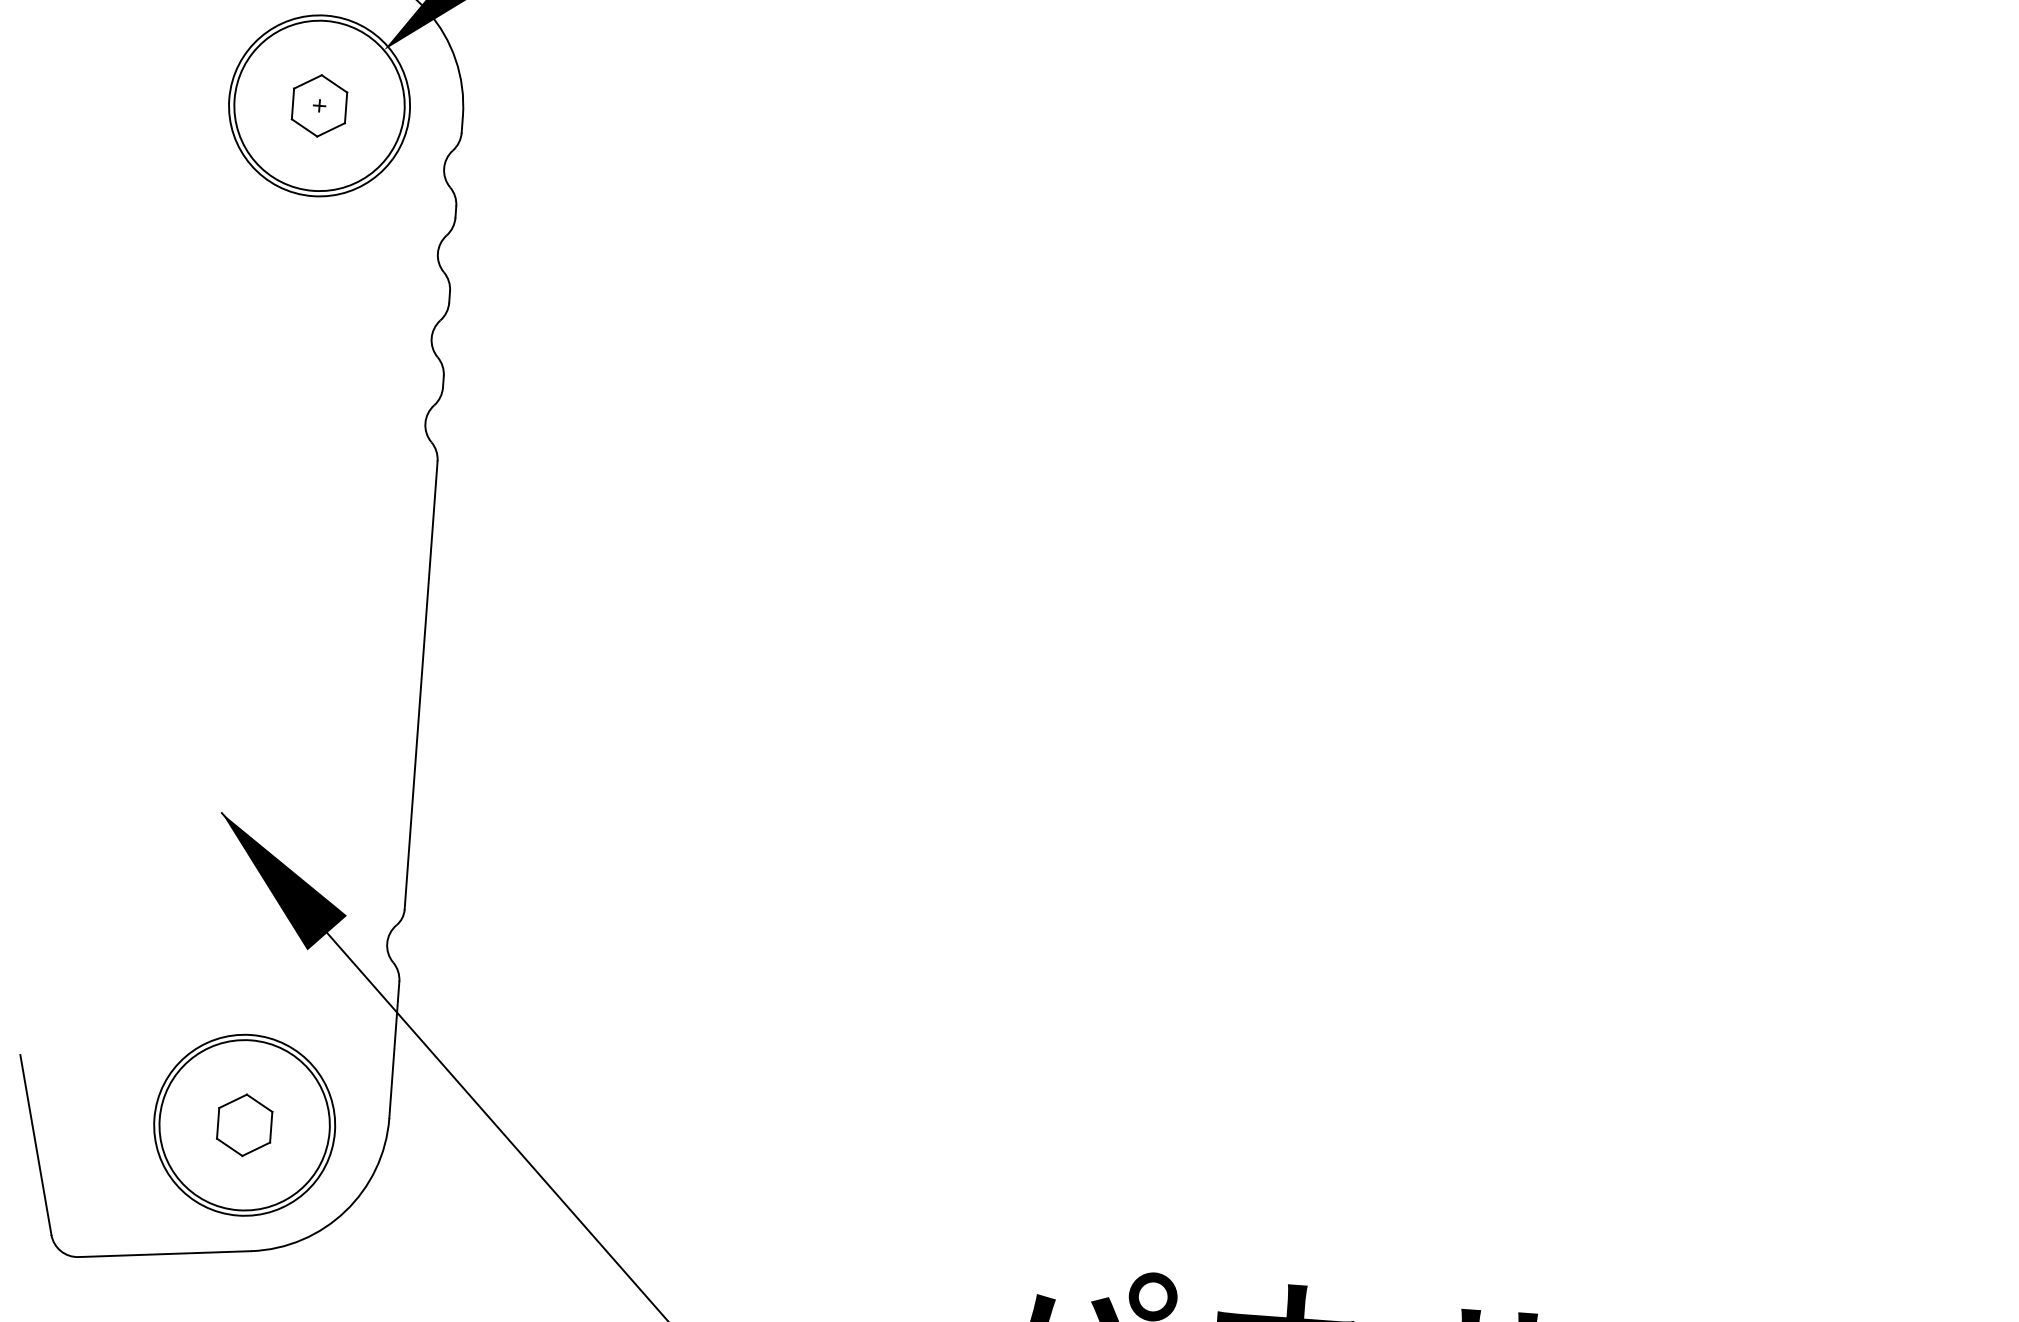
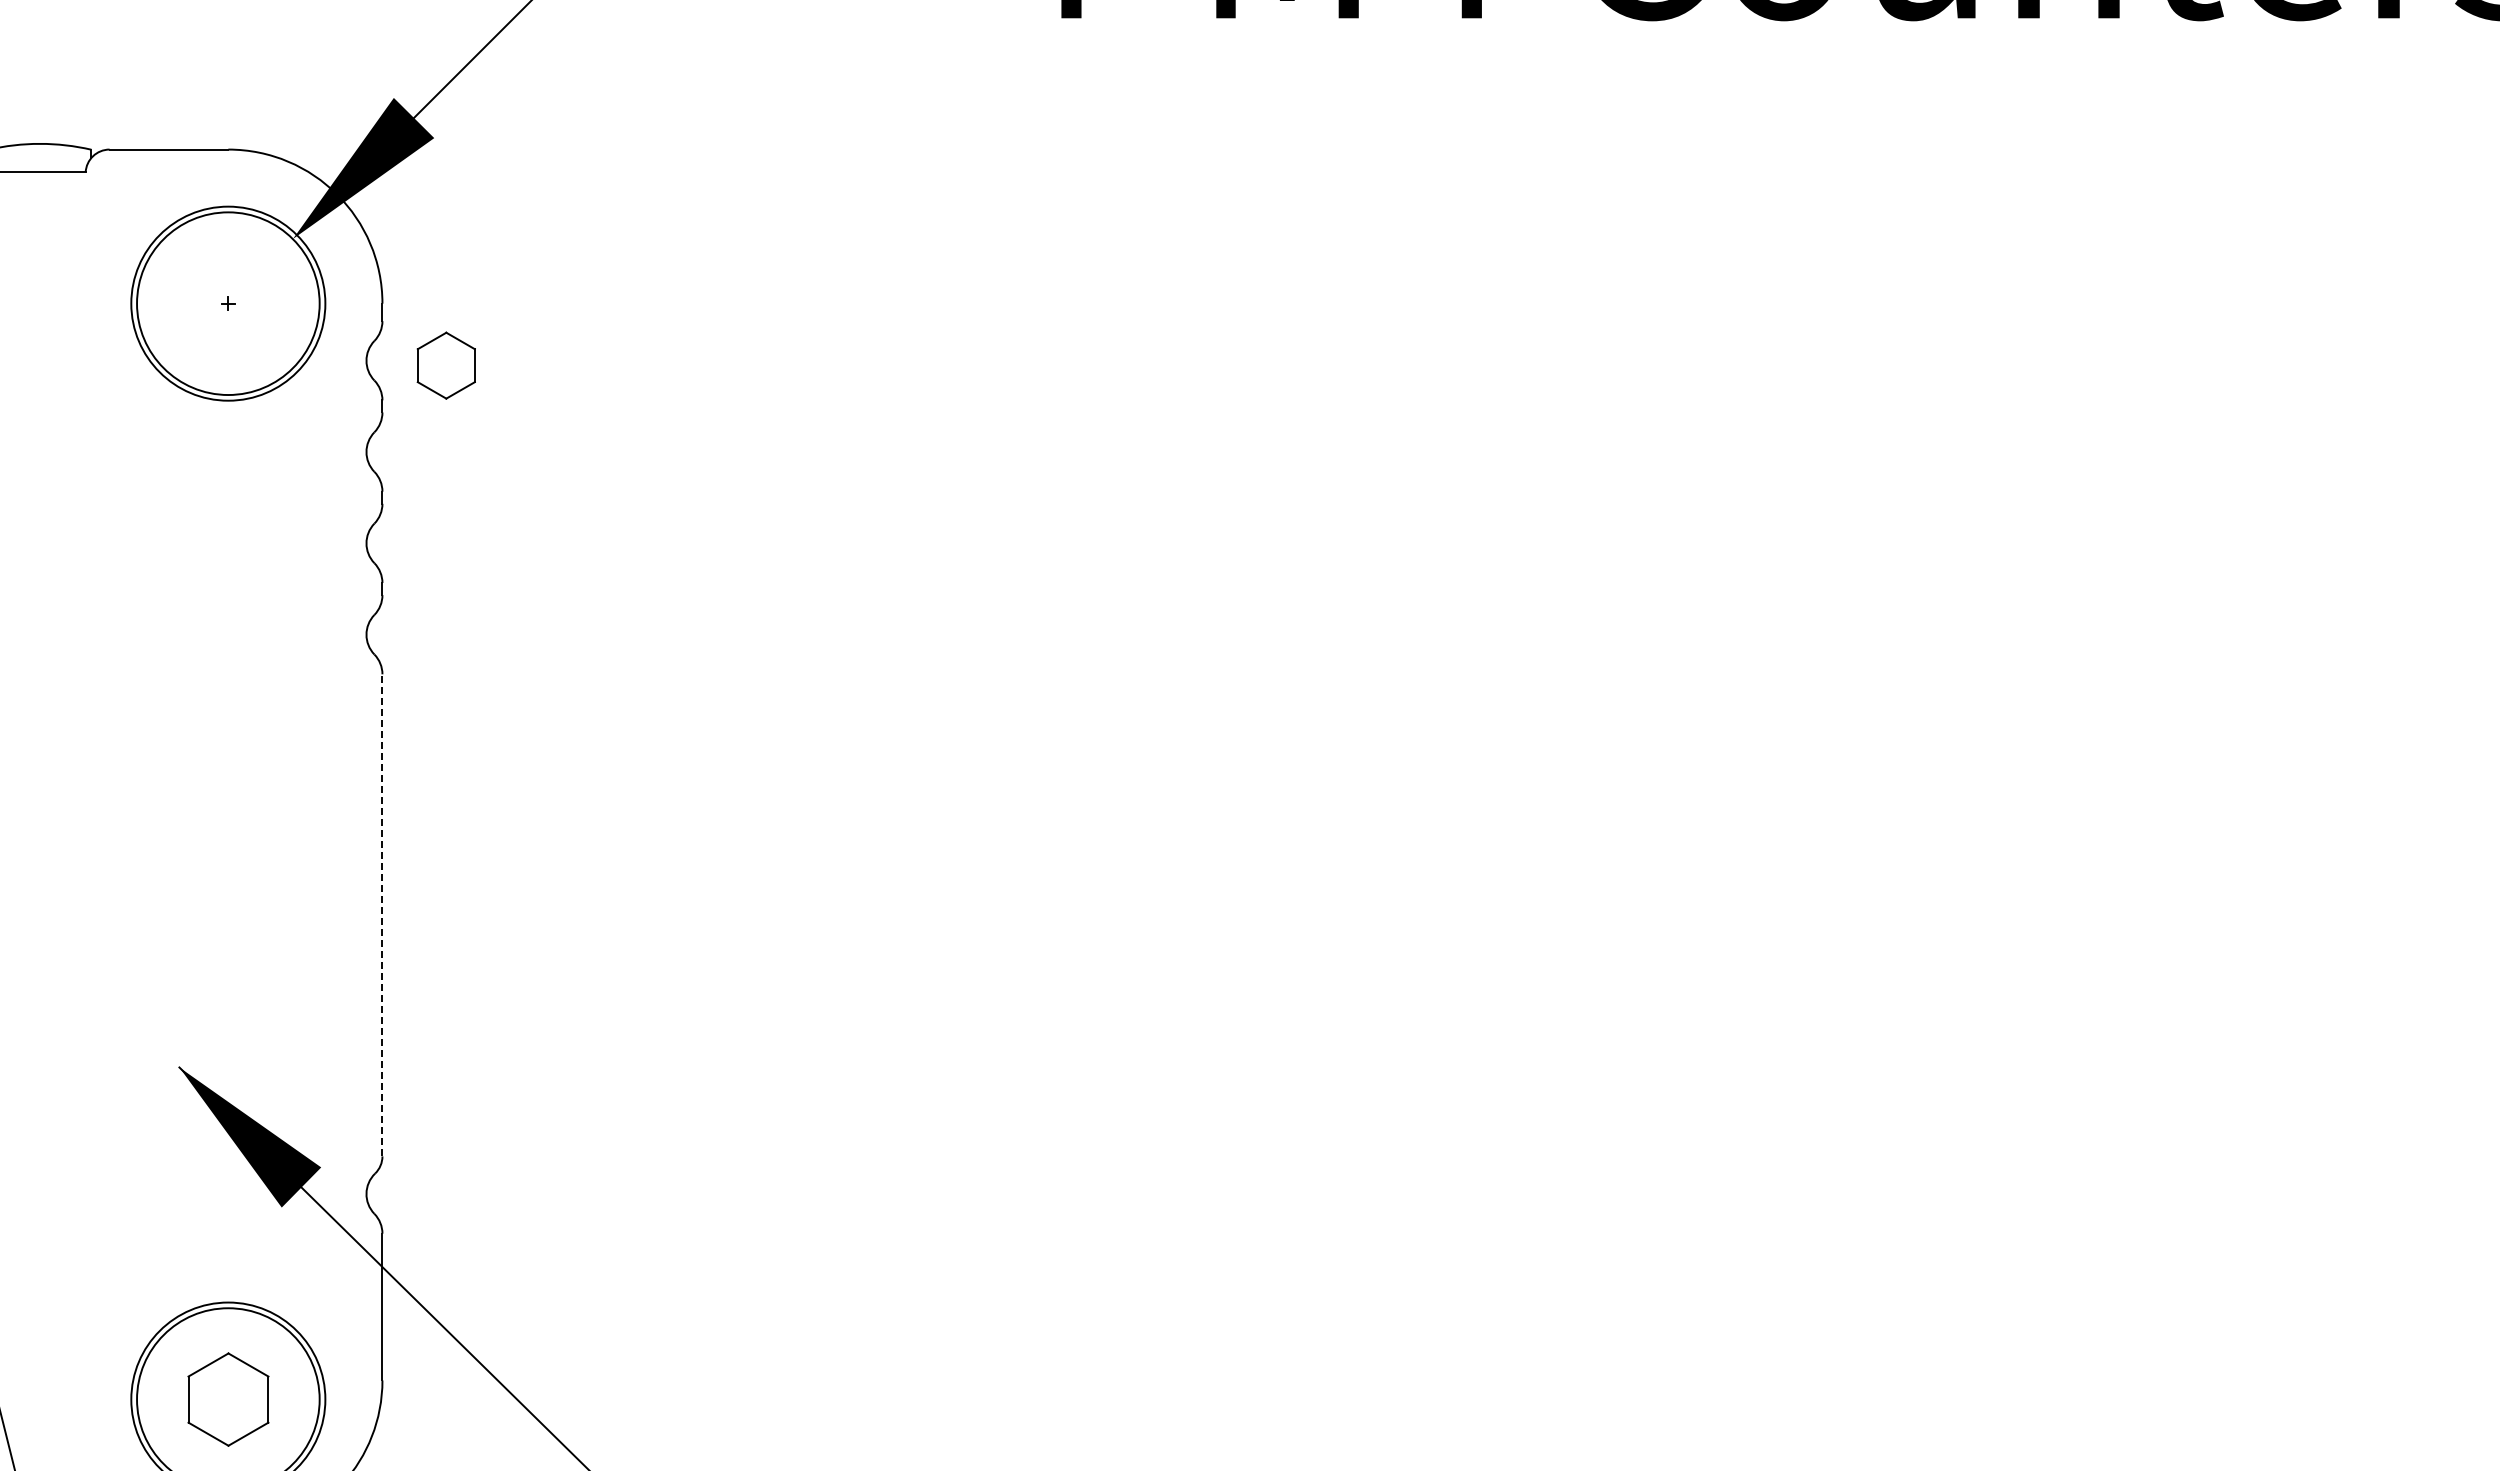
part: (318, 105) -> (445, 365), moved
line: (421, 684) -> (382, 914), solid -> dashed
part: (243, 1125) -> (227, 1399), size x1.4

